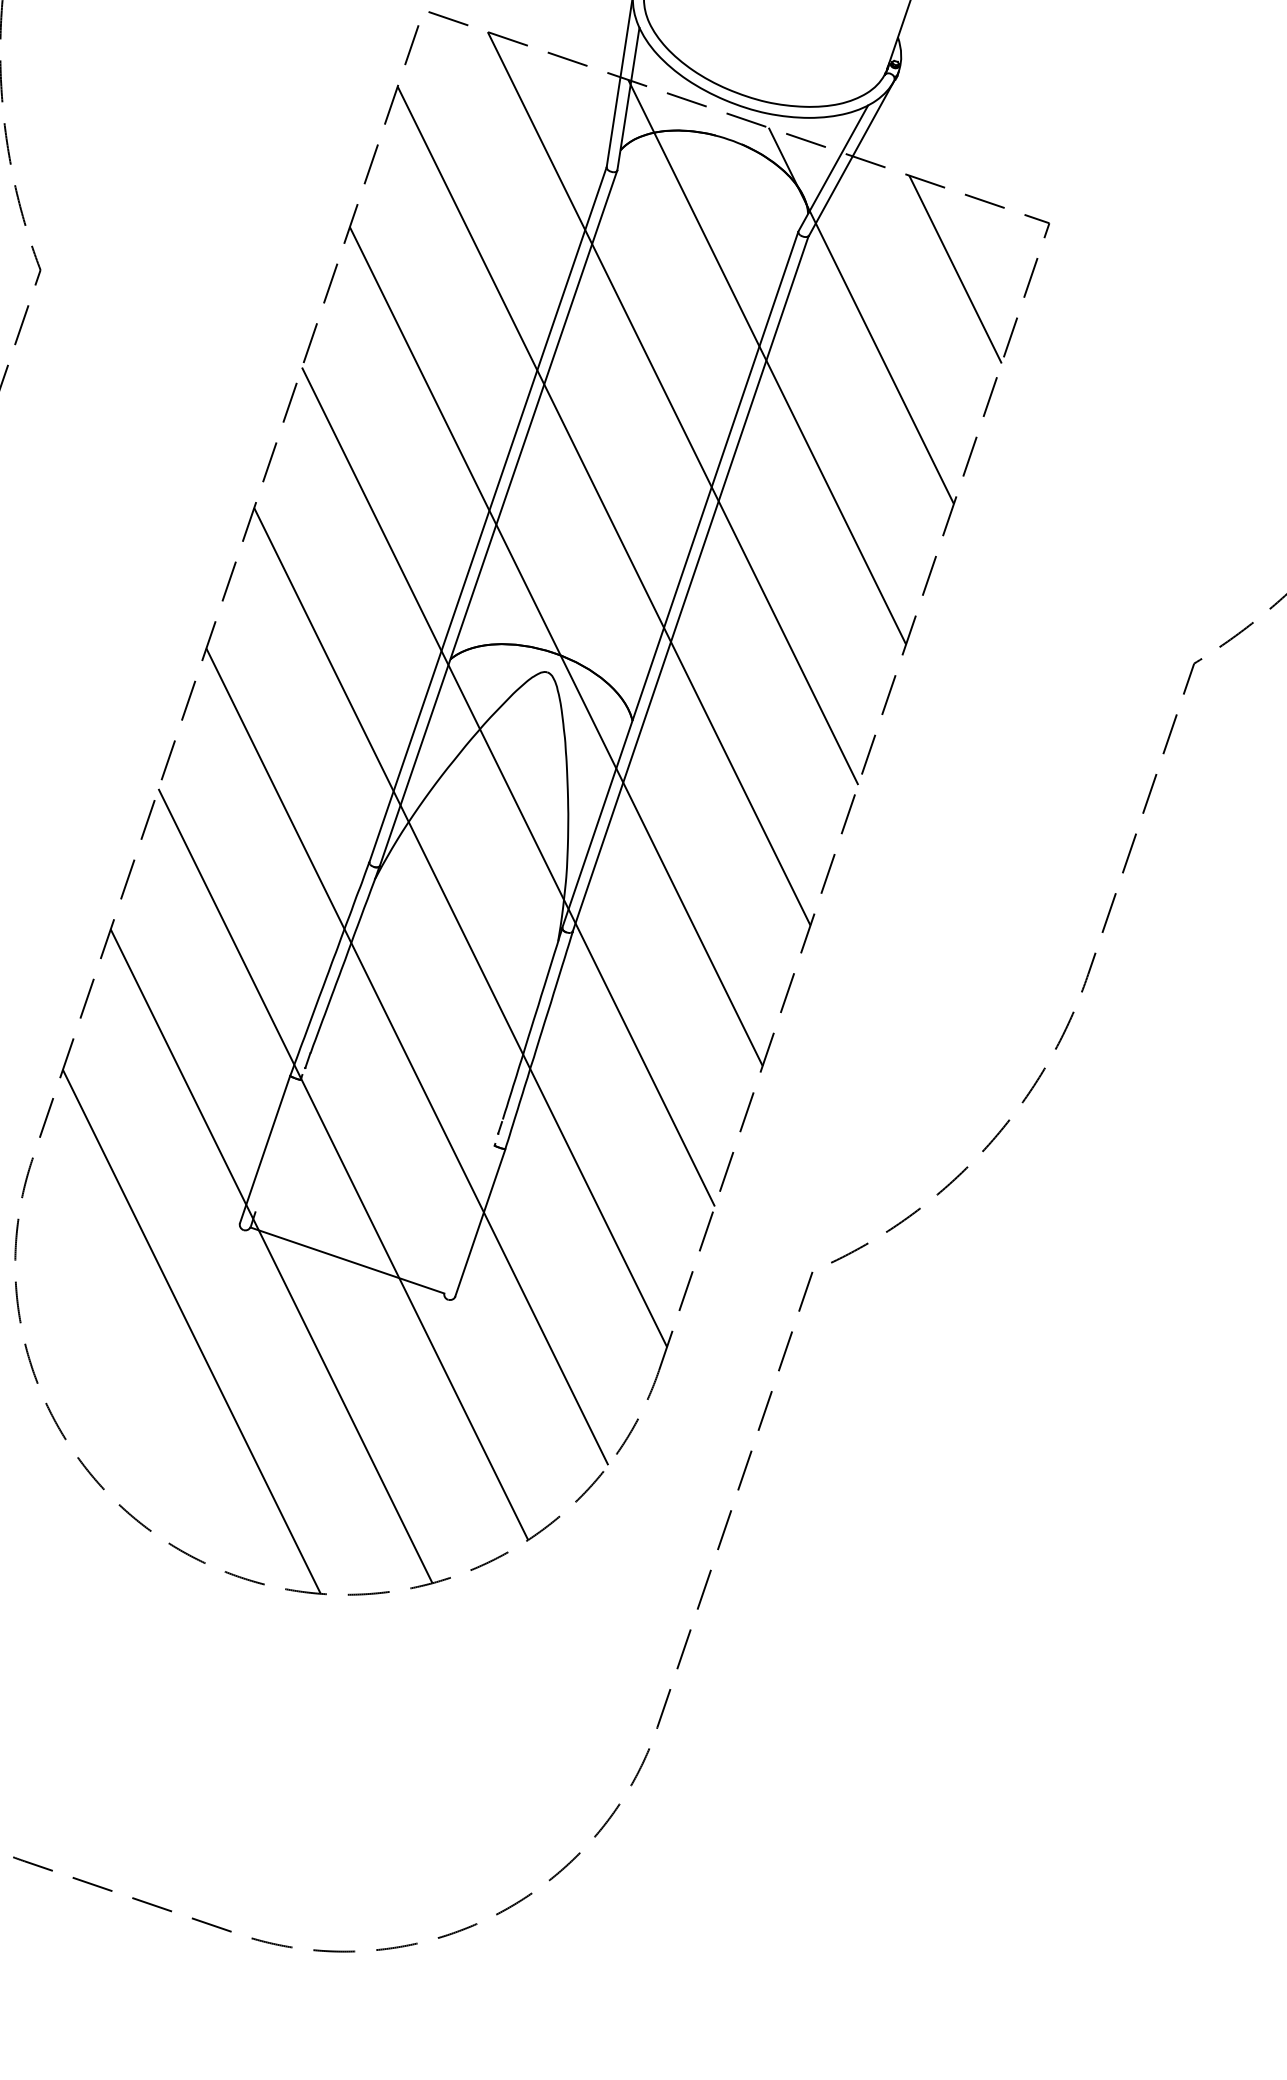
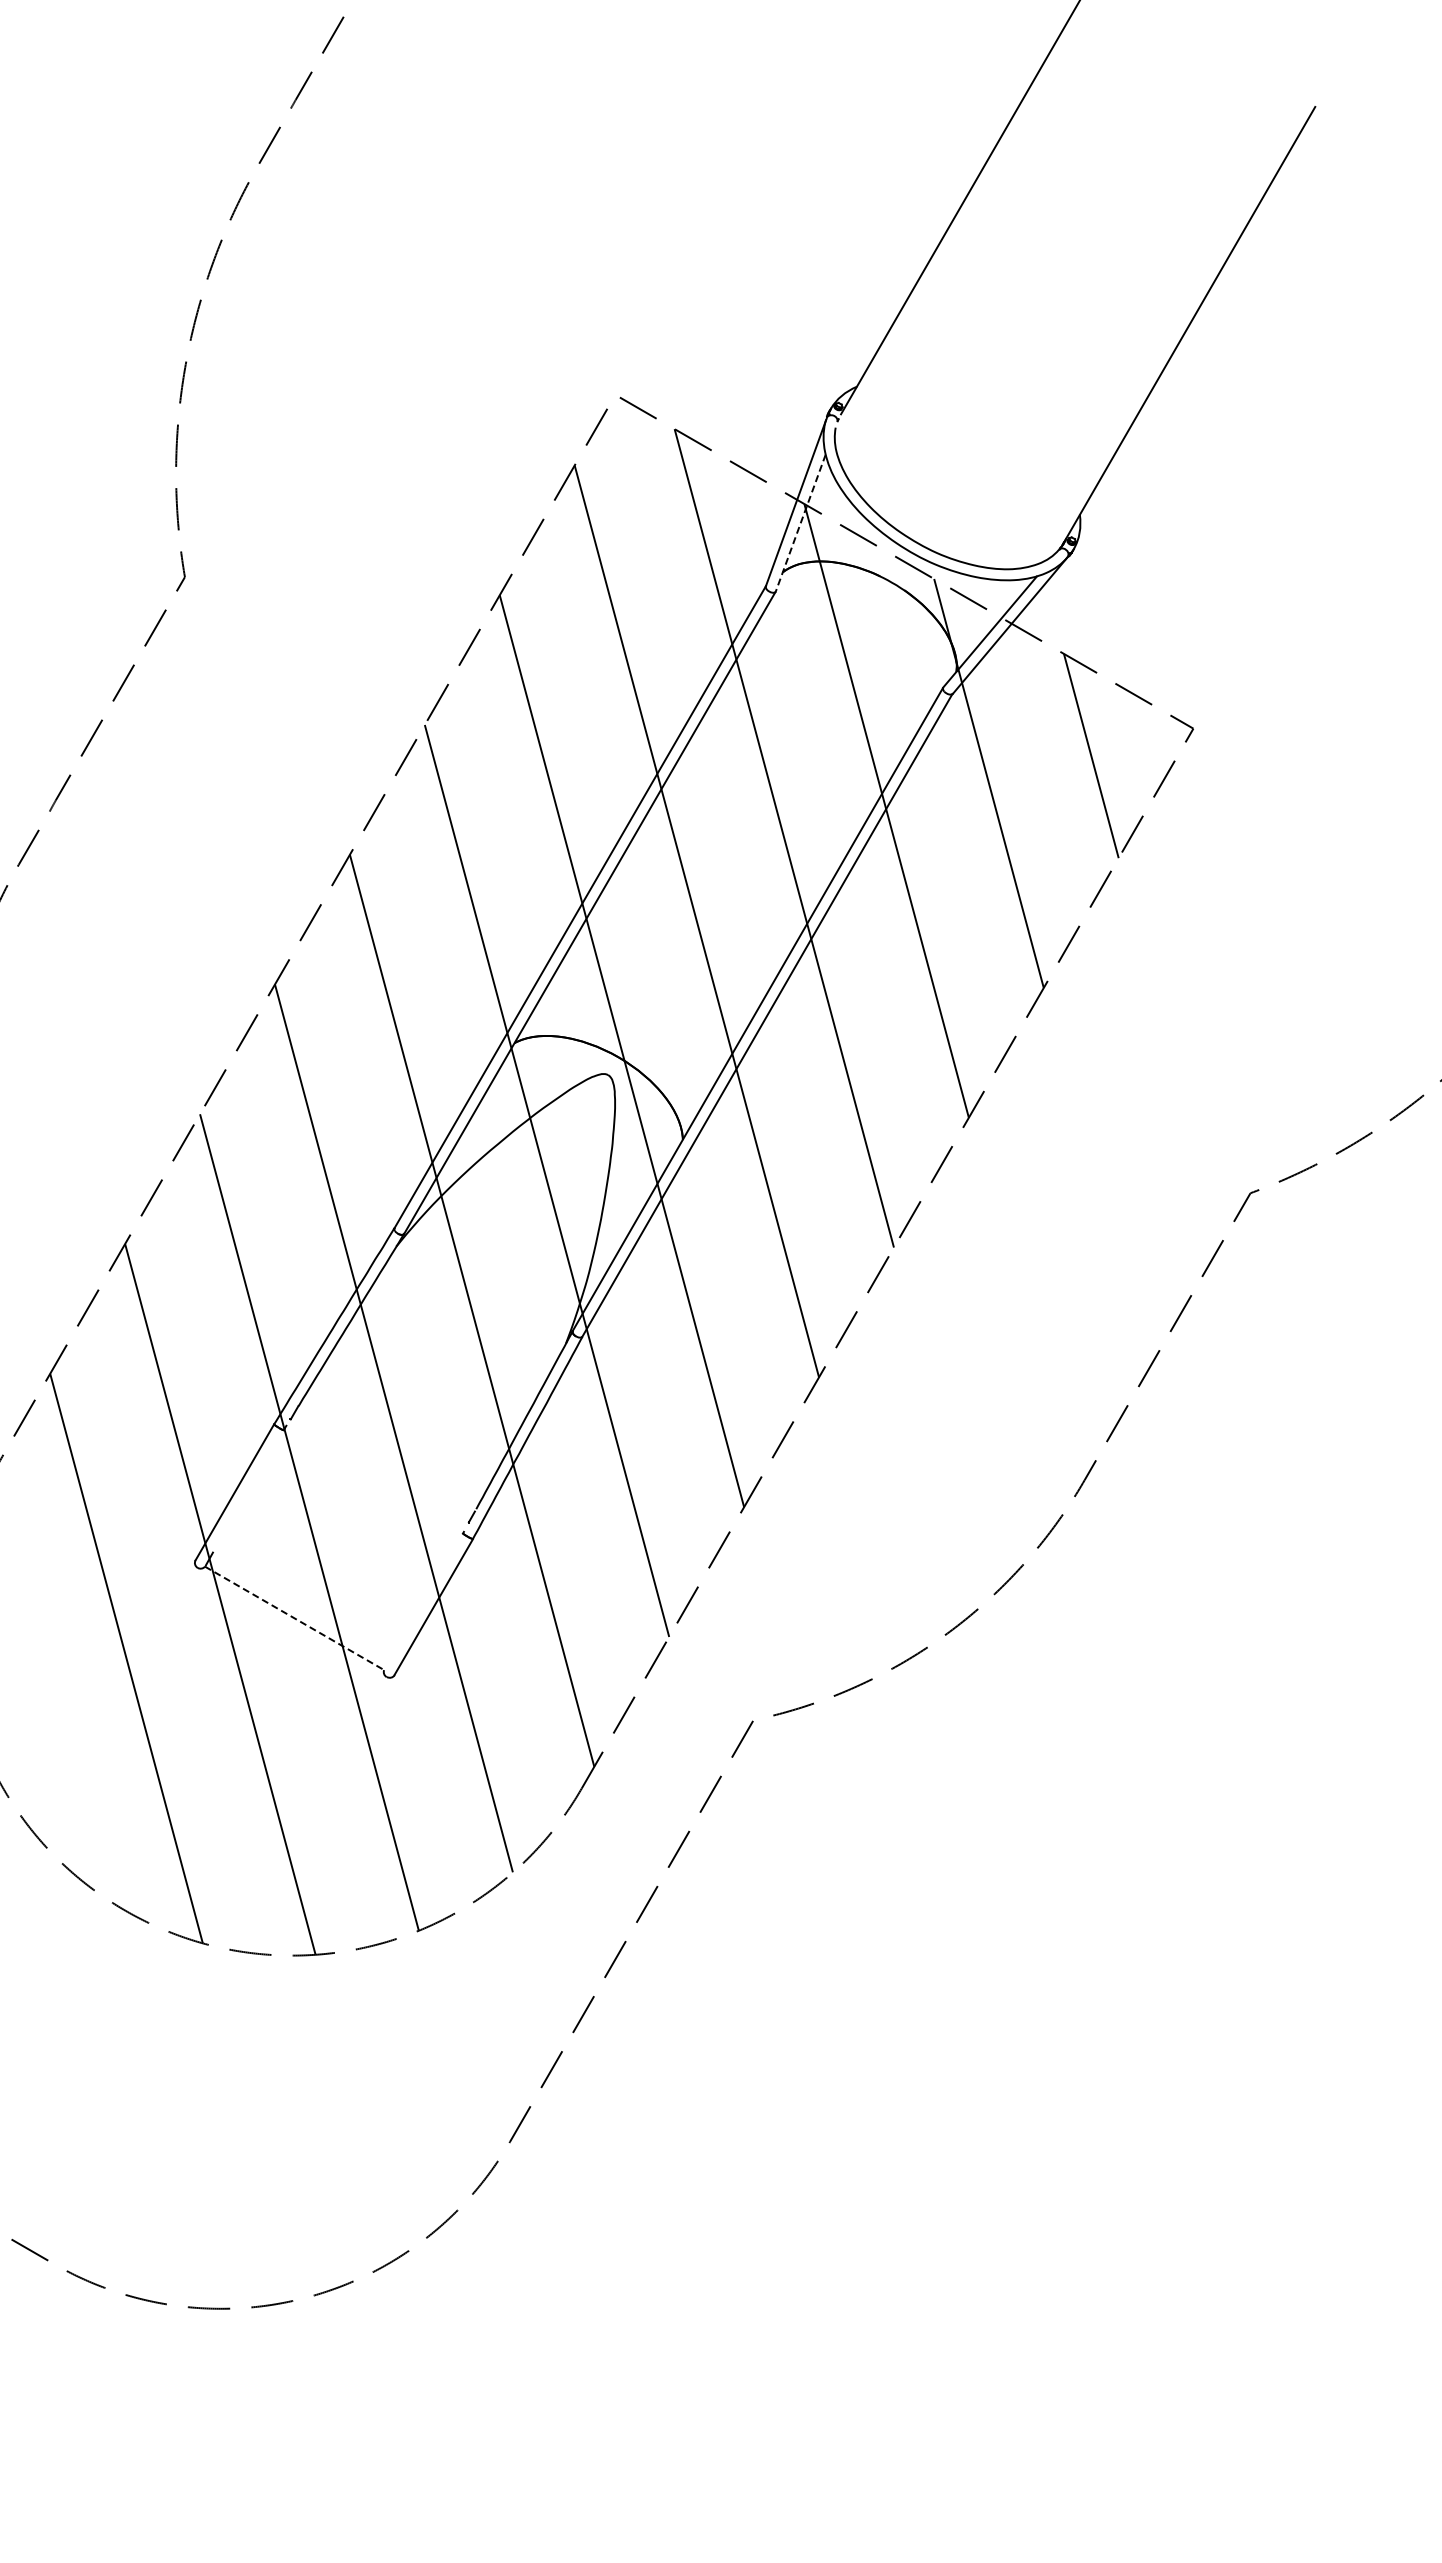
line: (628, 98) -> (800, 522), solid -> dashed
line: (348, 1260) -> (295, 1618), solid -> dashed

